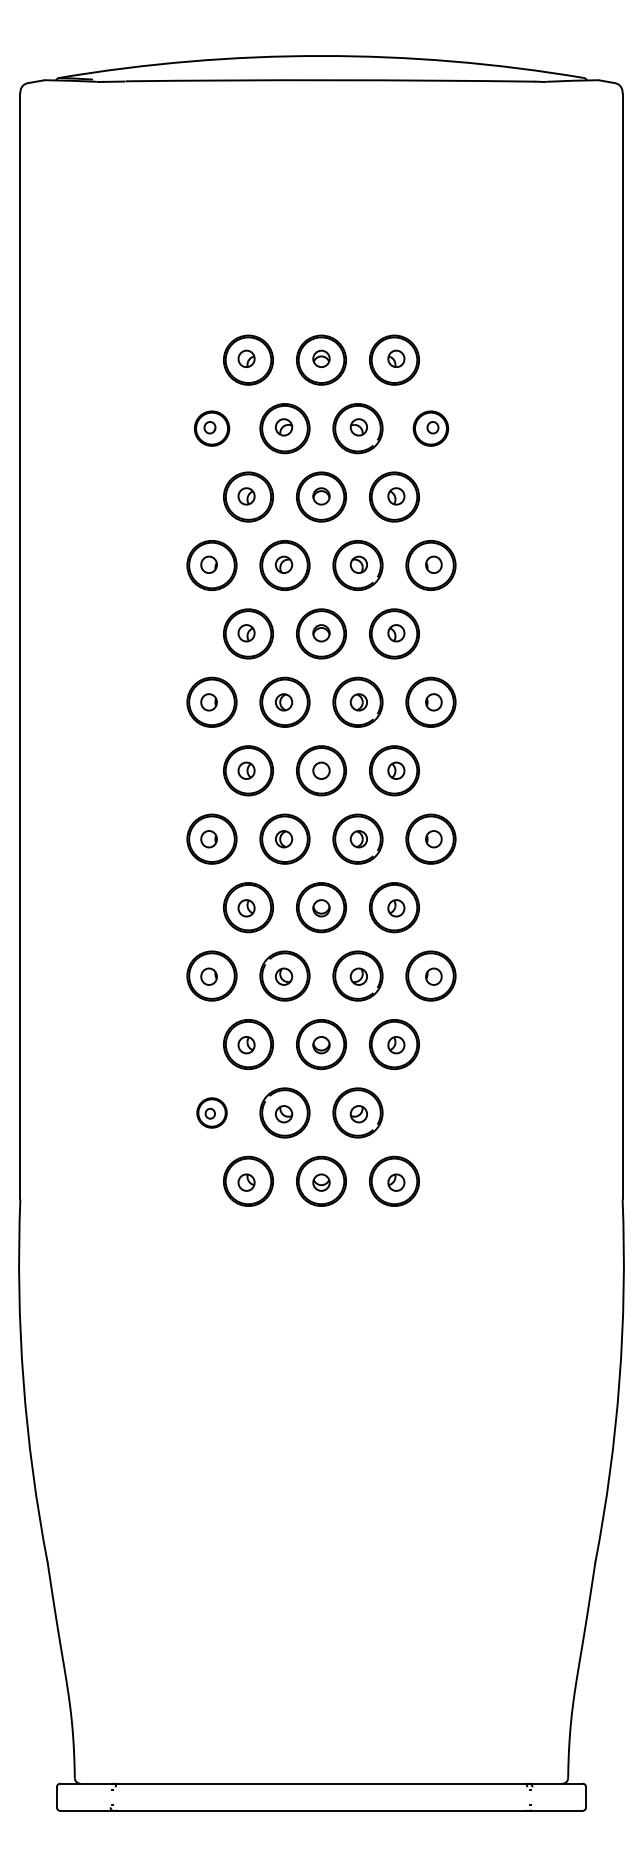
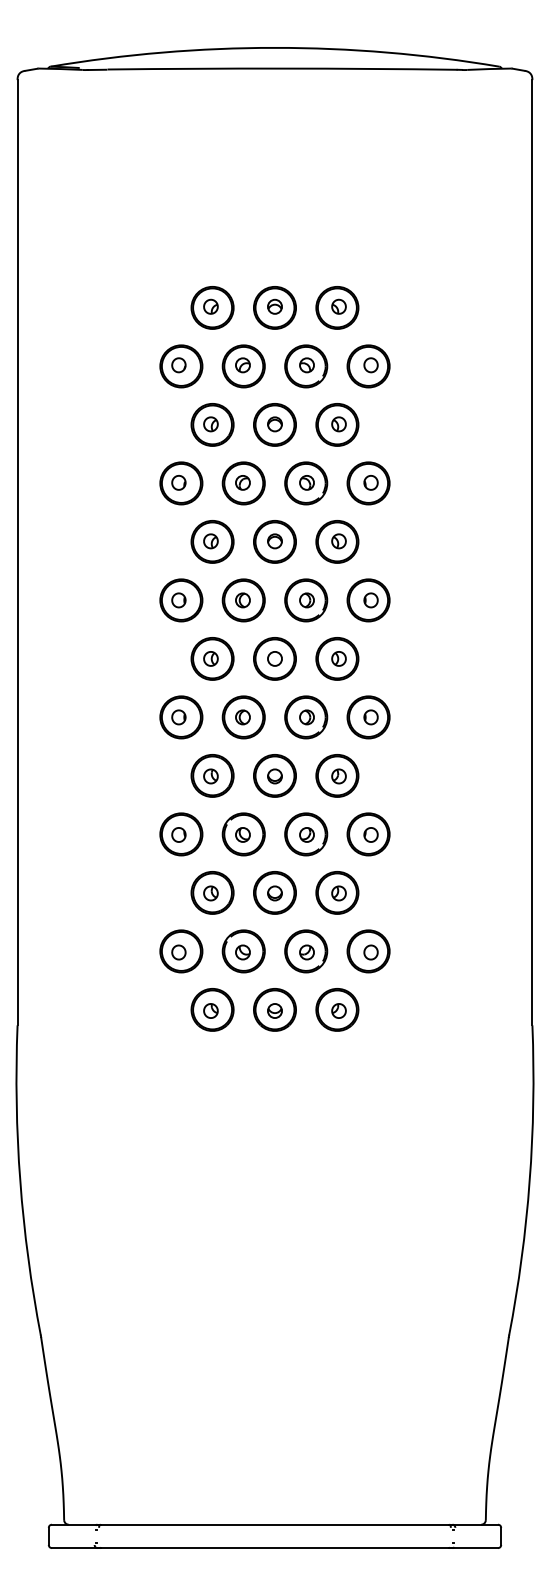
part: (212, 428) -> (181, 366), size x1.43
part: (430, 428) -> (368, 366), size x1.43
part: (212, 1113) -> (181, 951), size x1.67
part: (430, 1113) -> (368, 951), added

